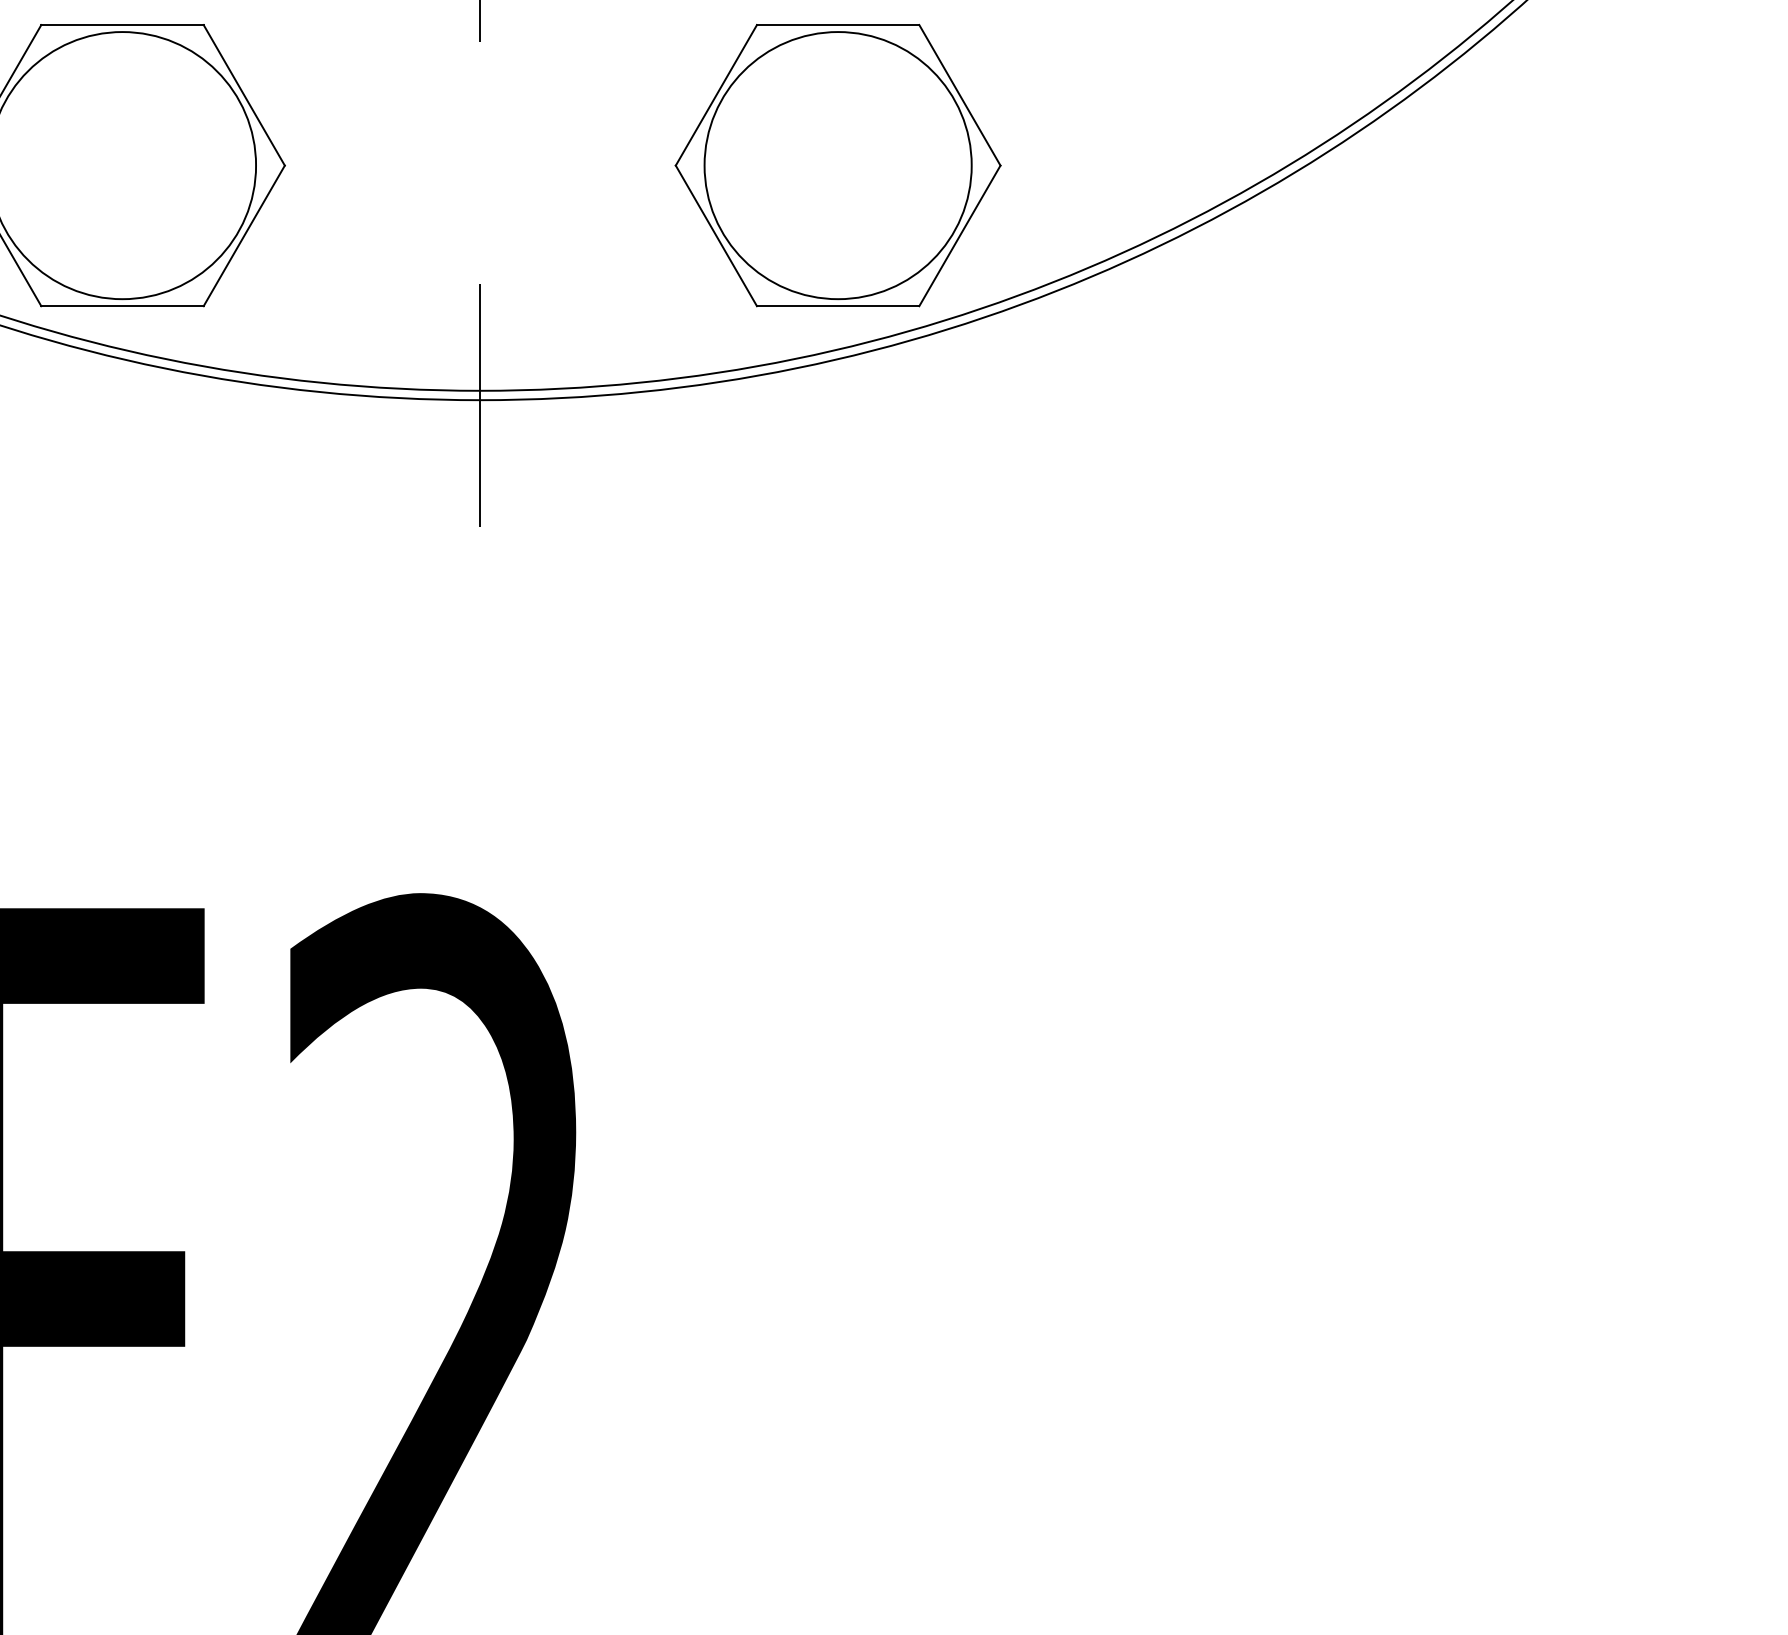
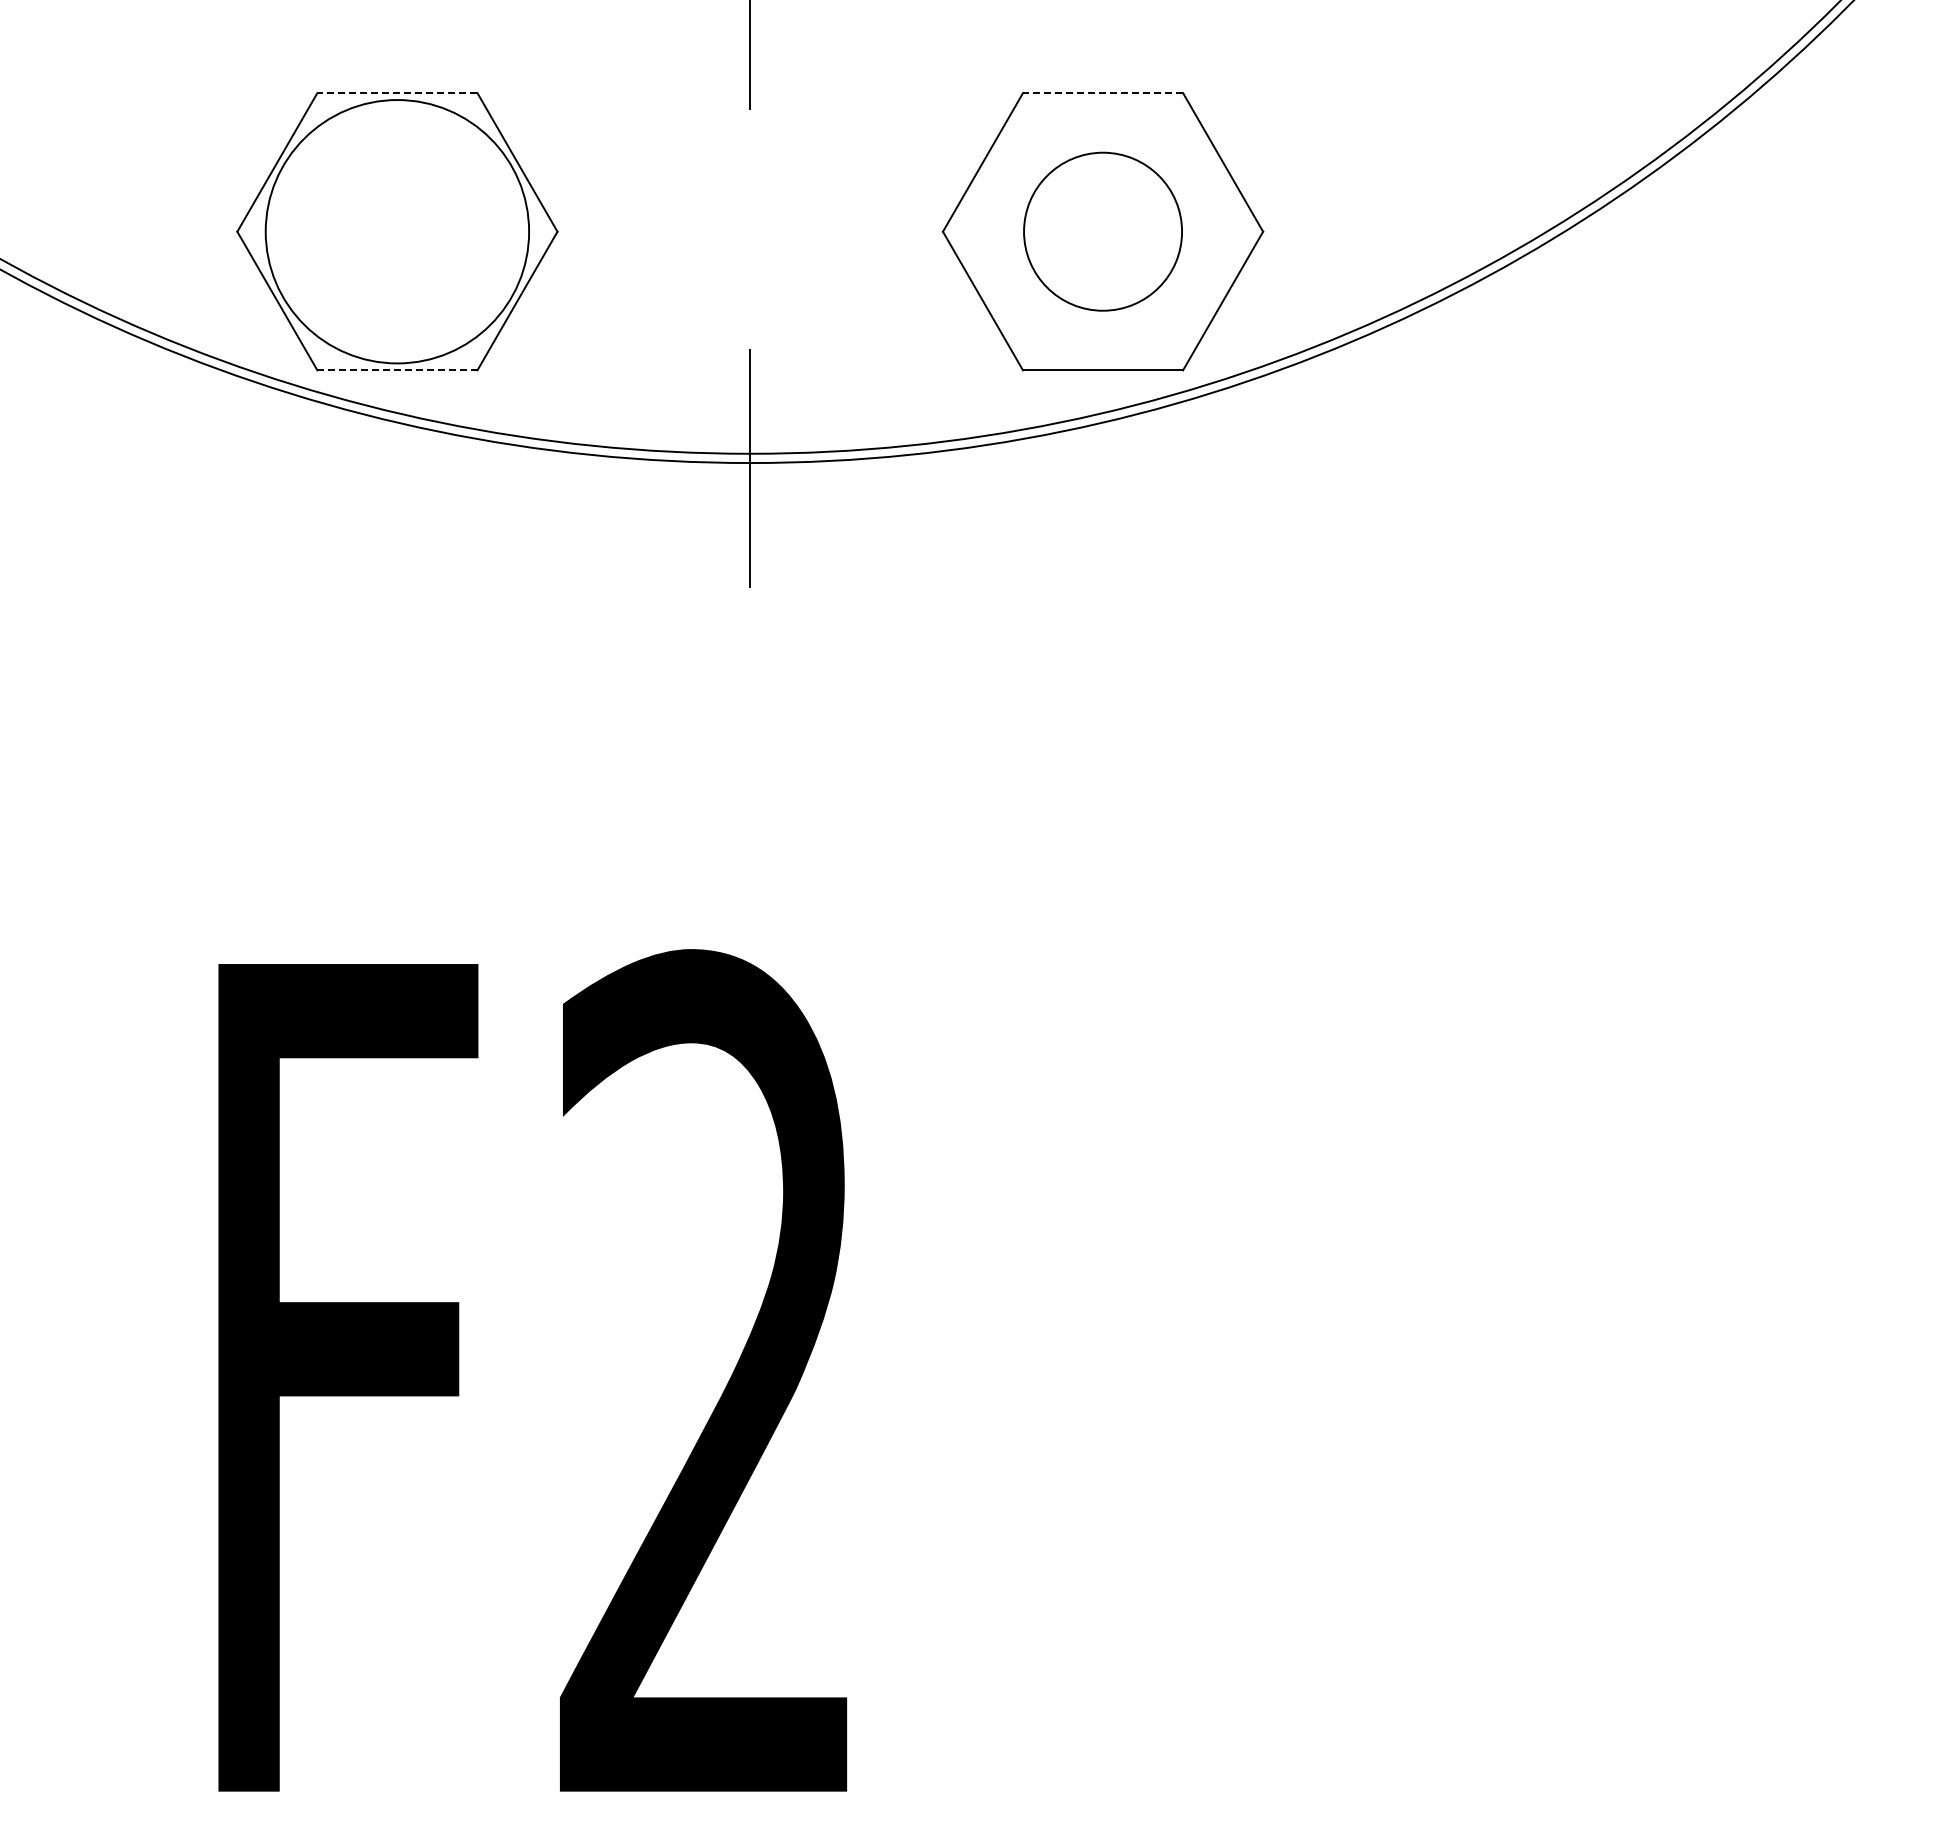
line: (121, 25) -> (396, 93), solid -> dashed
line: (837, 25) -> (1102, 93), solid -> dashed
circle: (837, 165) -> (1102, 231), size x0.6
line: (122, 306) -> (397, 370), solid -> dashed

